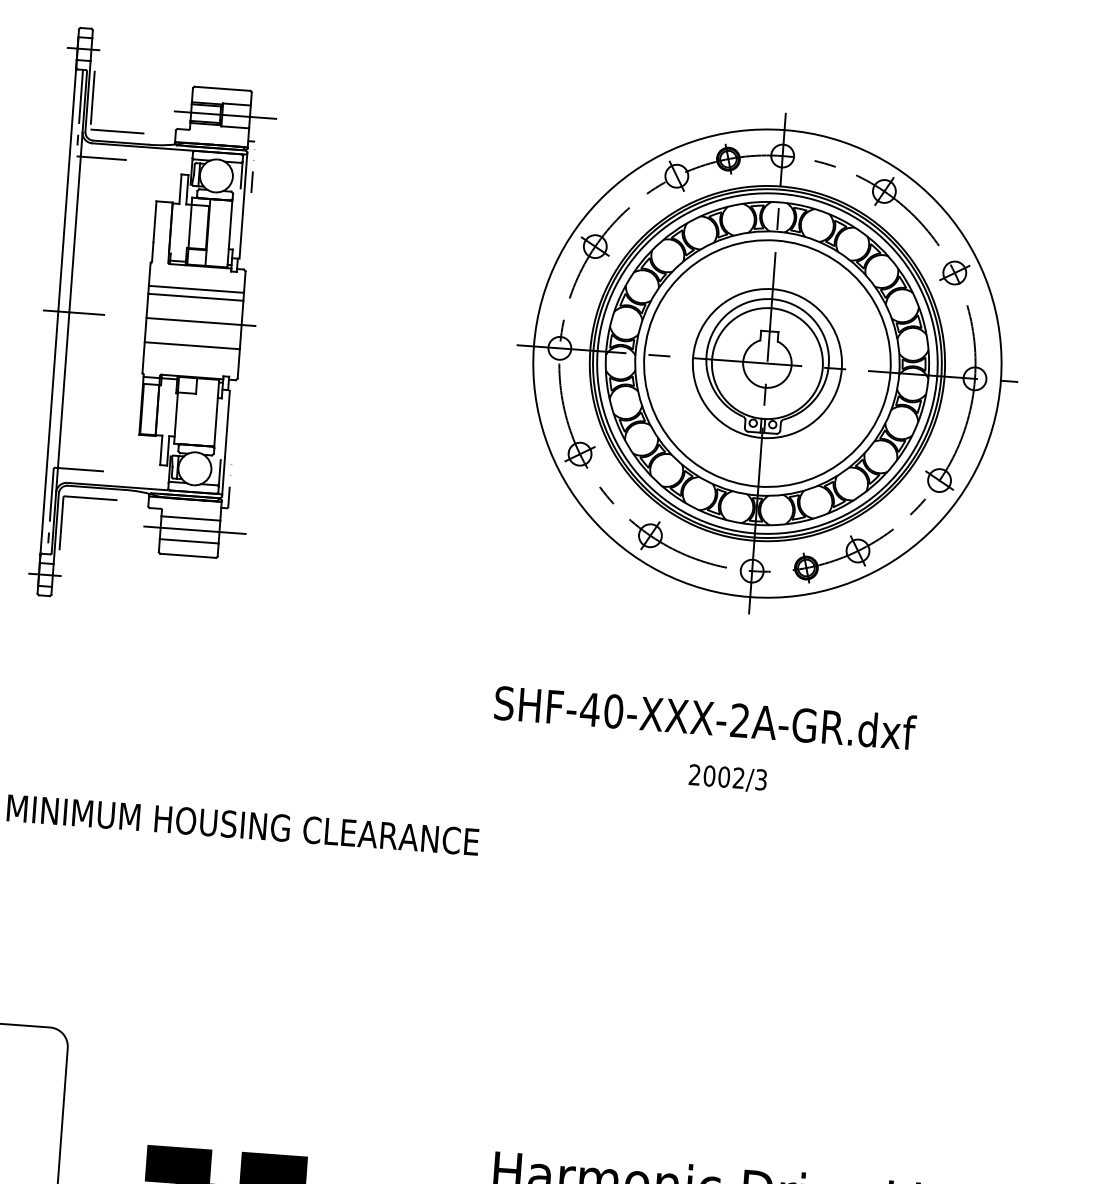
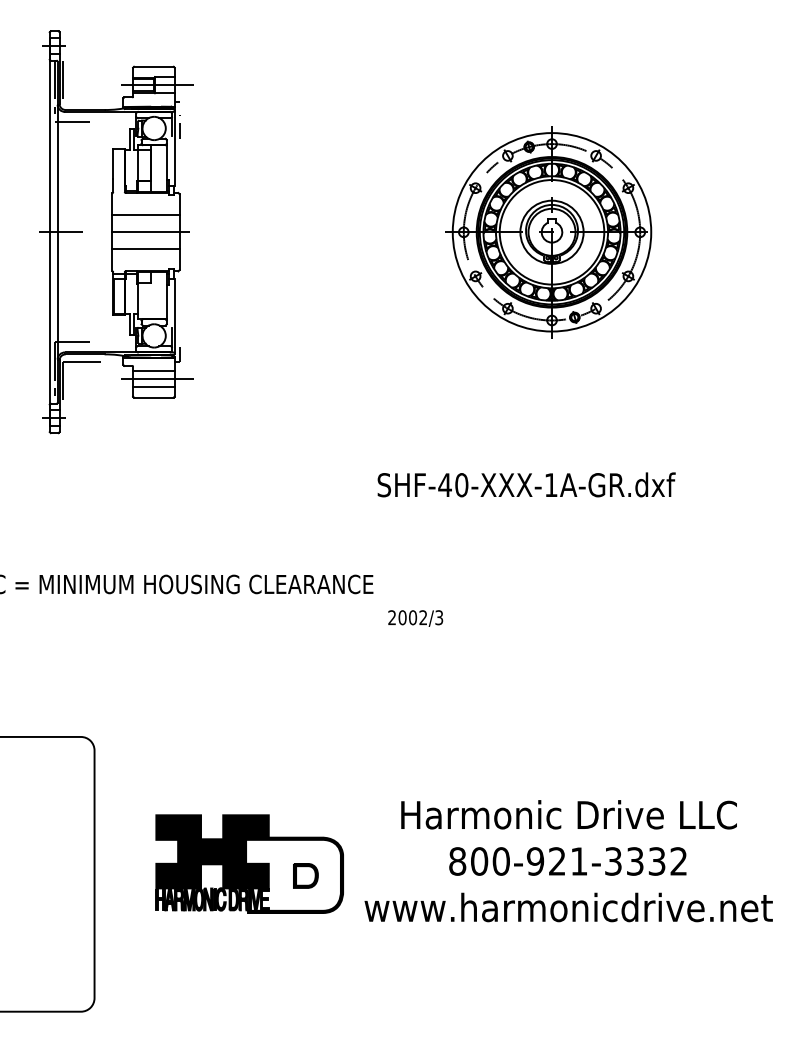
line: (117, 131) -> (82, 102), removed
line: (195, 289) -> (145, 209), removed
part: (766, 364) -> (551, 232), size x0.6
text: (739, 719) -> (550, 484), SHF-40-XXX-2A-GR.dxf -> SHF-40-XXX-1A-GR.dxf
text: (727, 778) -> (415, 618), moved

